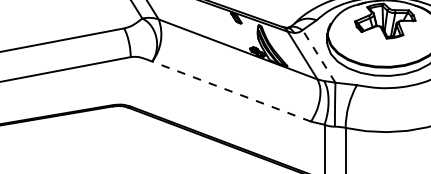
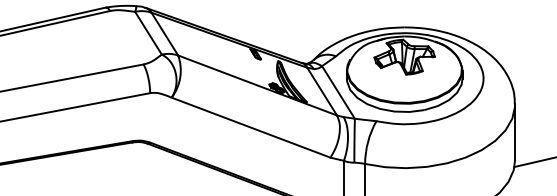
line: (319, 56) -> (338, 92), dashed -> solid
line: (232, 91) -> (251, 127), dashed -> solid

